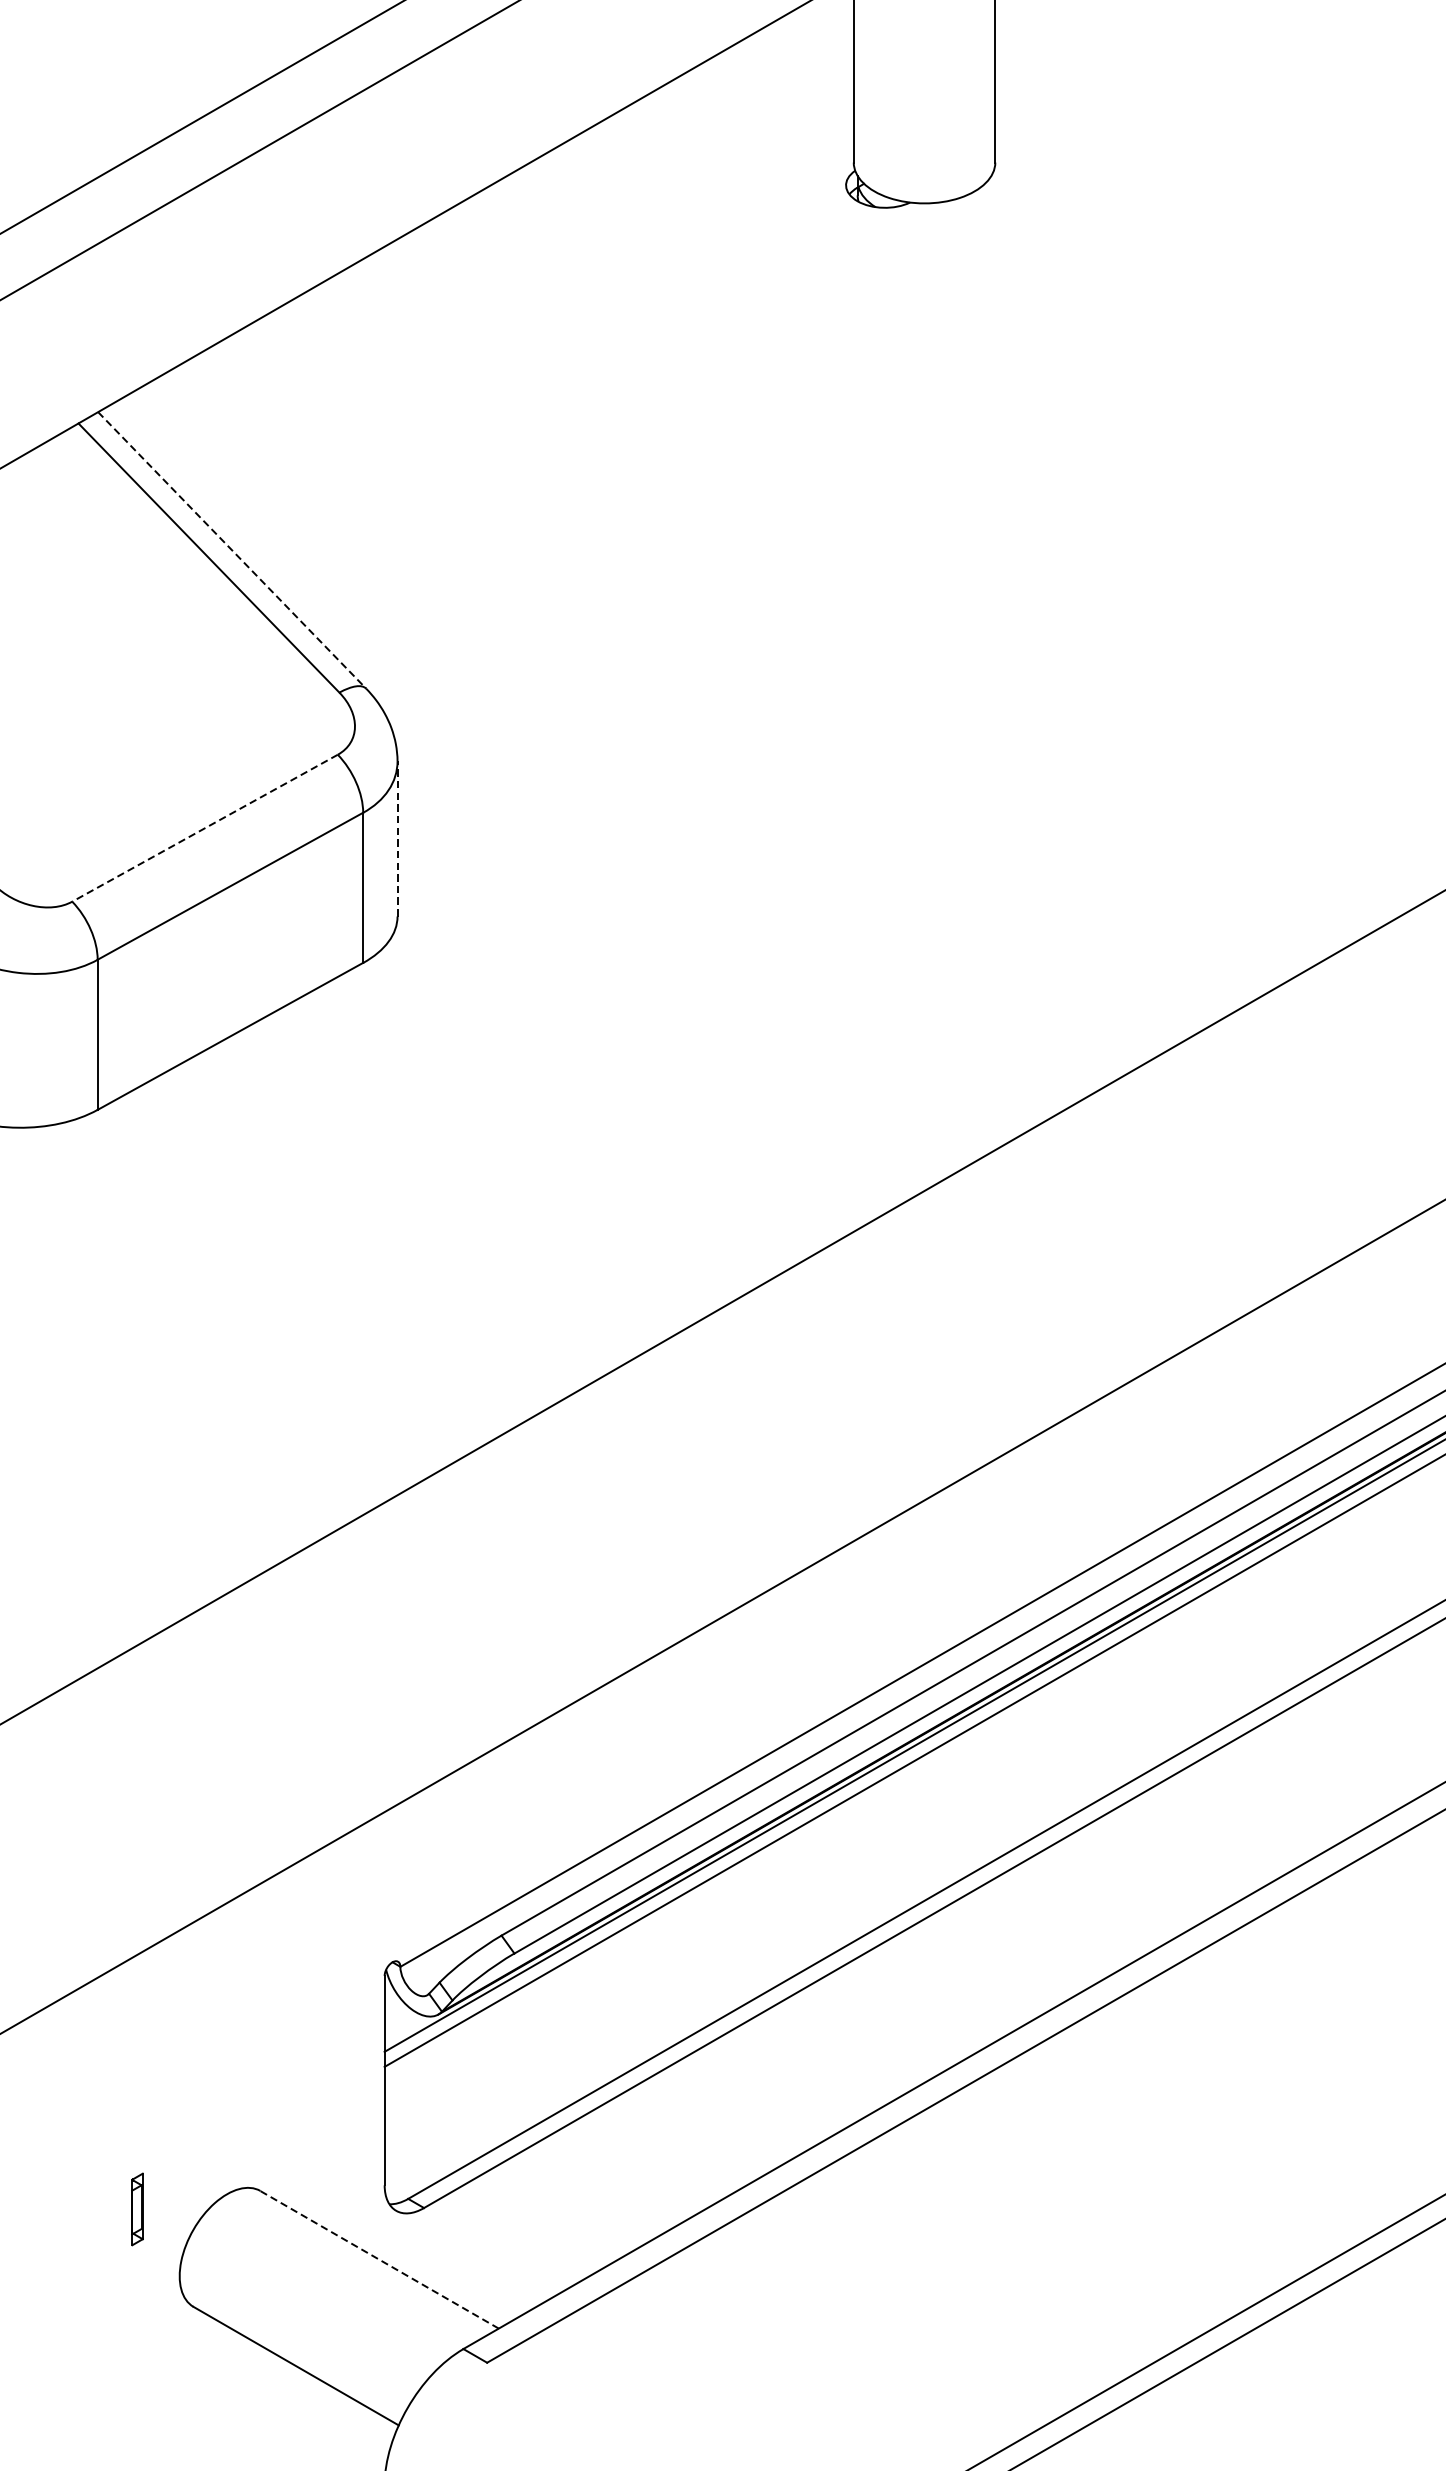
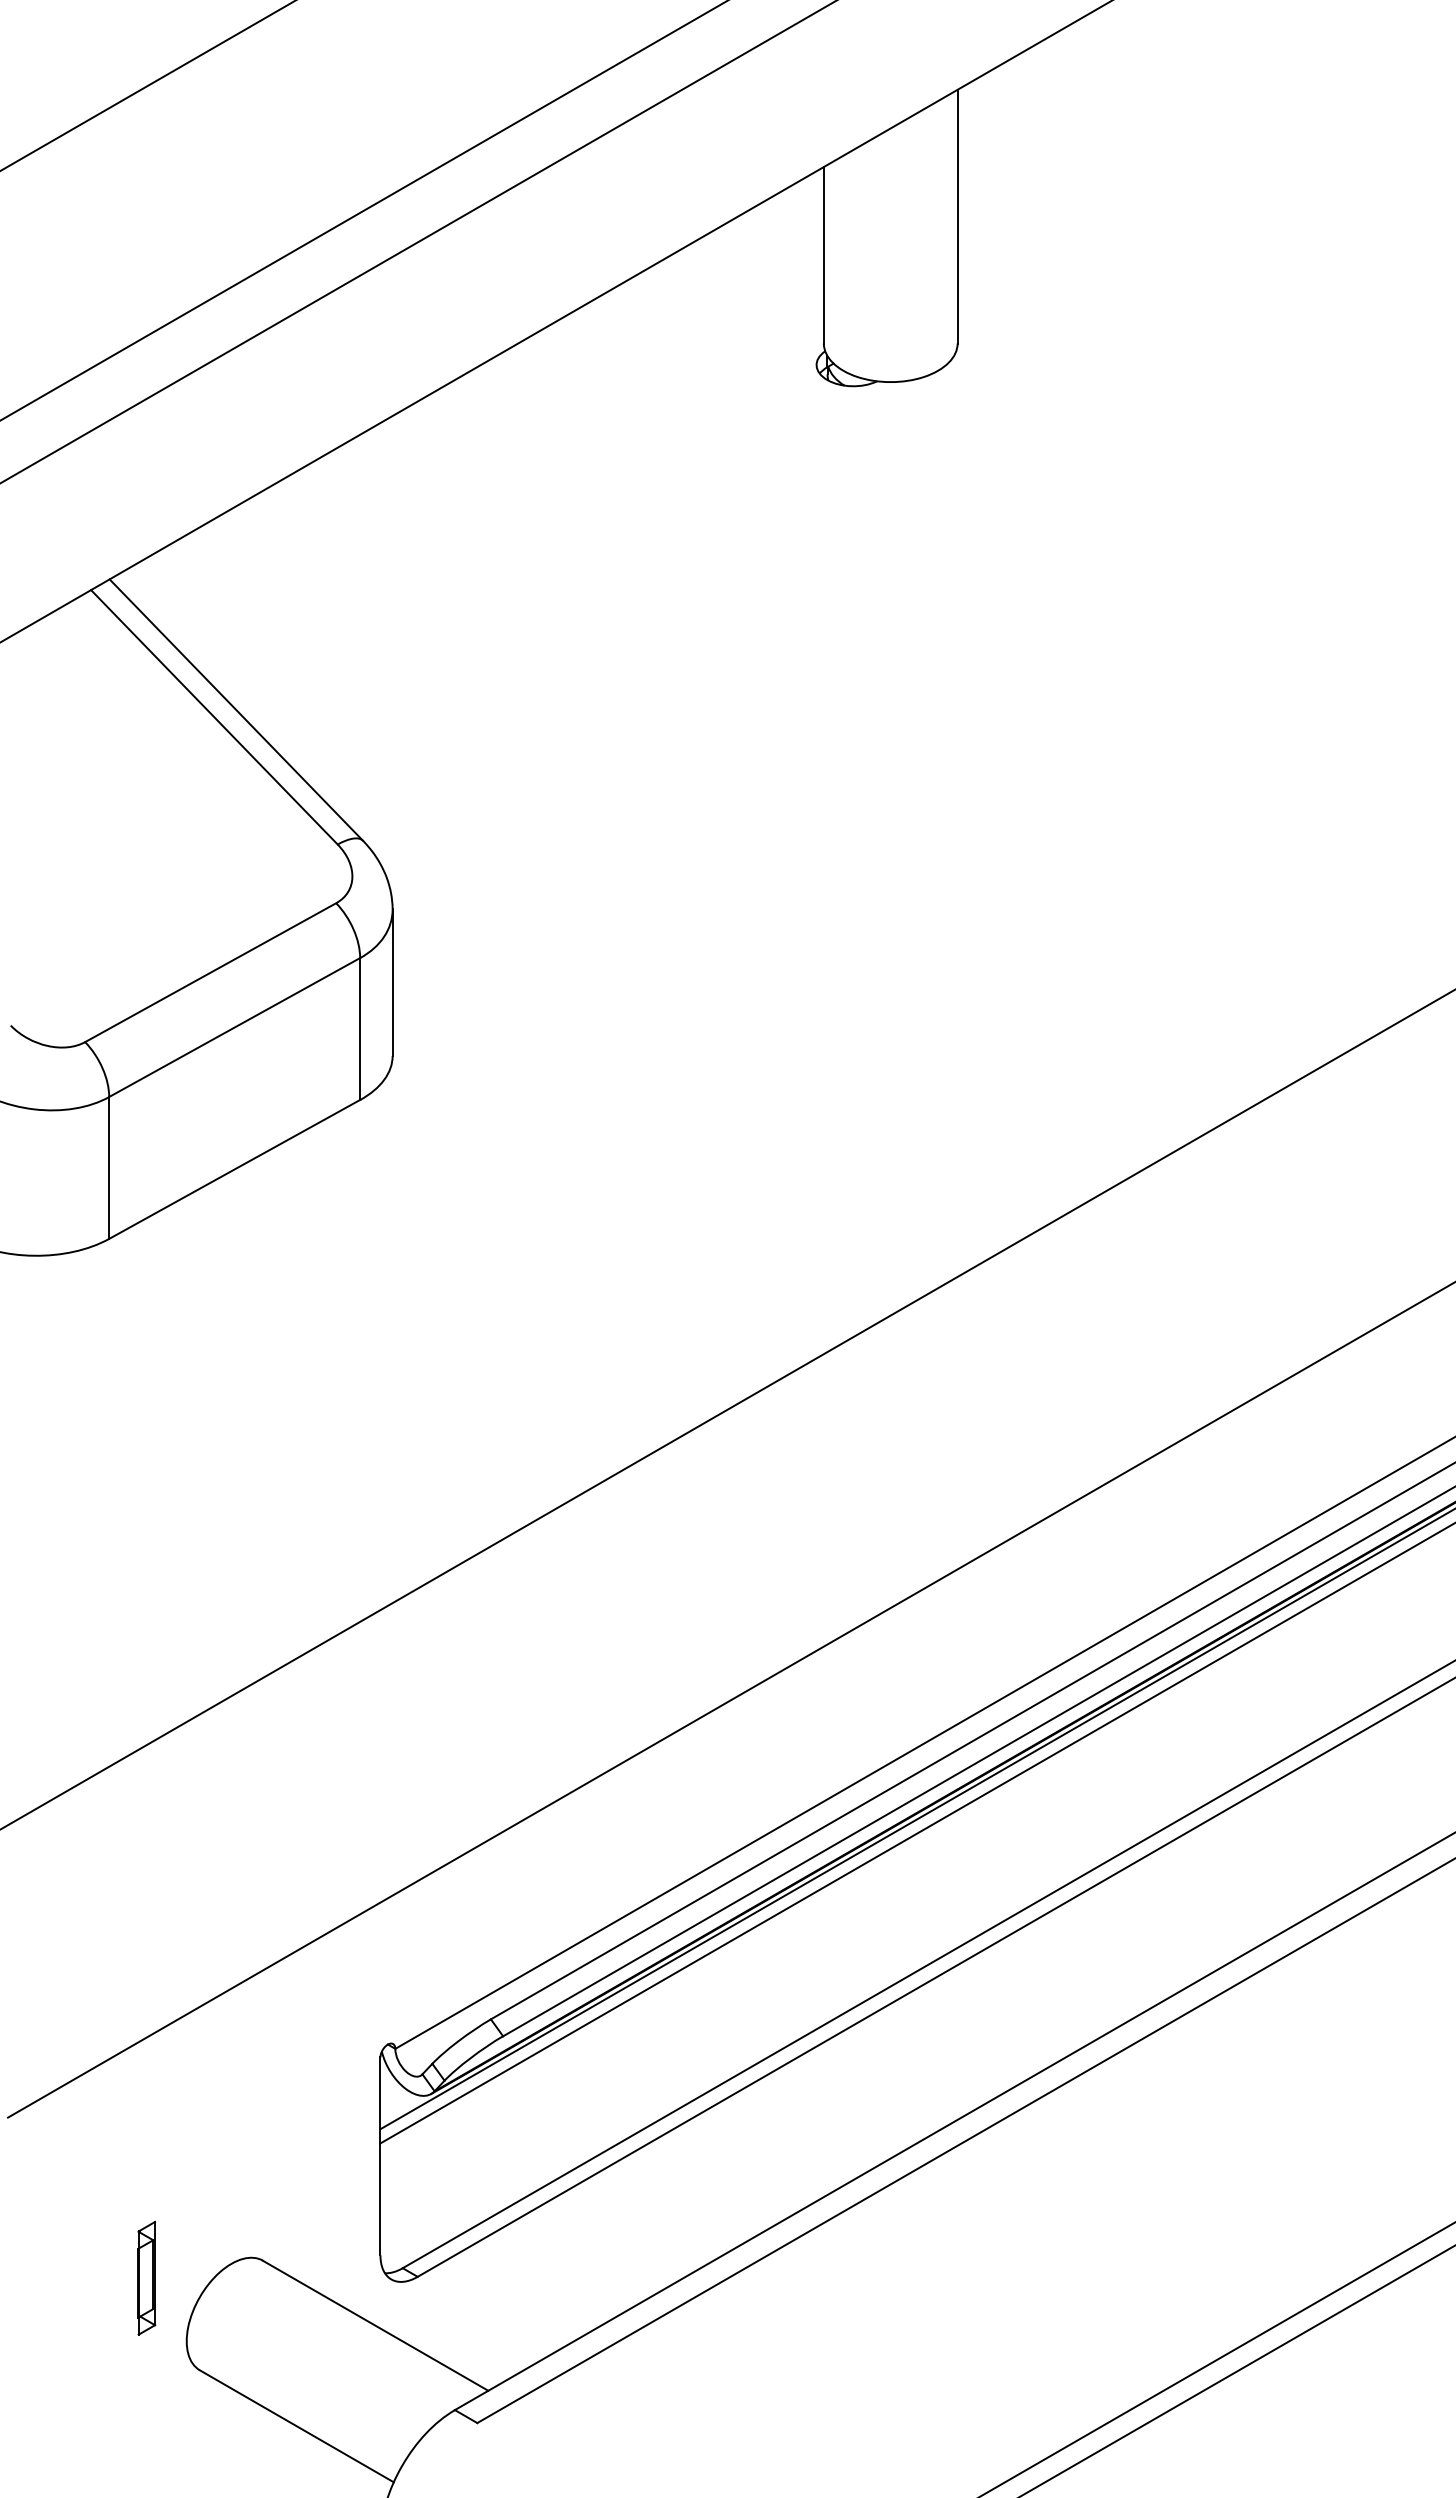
line: (232, 550) -> (236, 710), dashed -> solid
line: (204, 828) -> (210, 972), dashed -> solid
line: (397, 838) -> (392, 982), dashed -> solid
part: (137, 2208) -> (146, 2277), size x1.67
line: (379, 2259) -> (375, 2325), dashed -> solid

